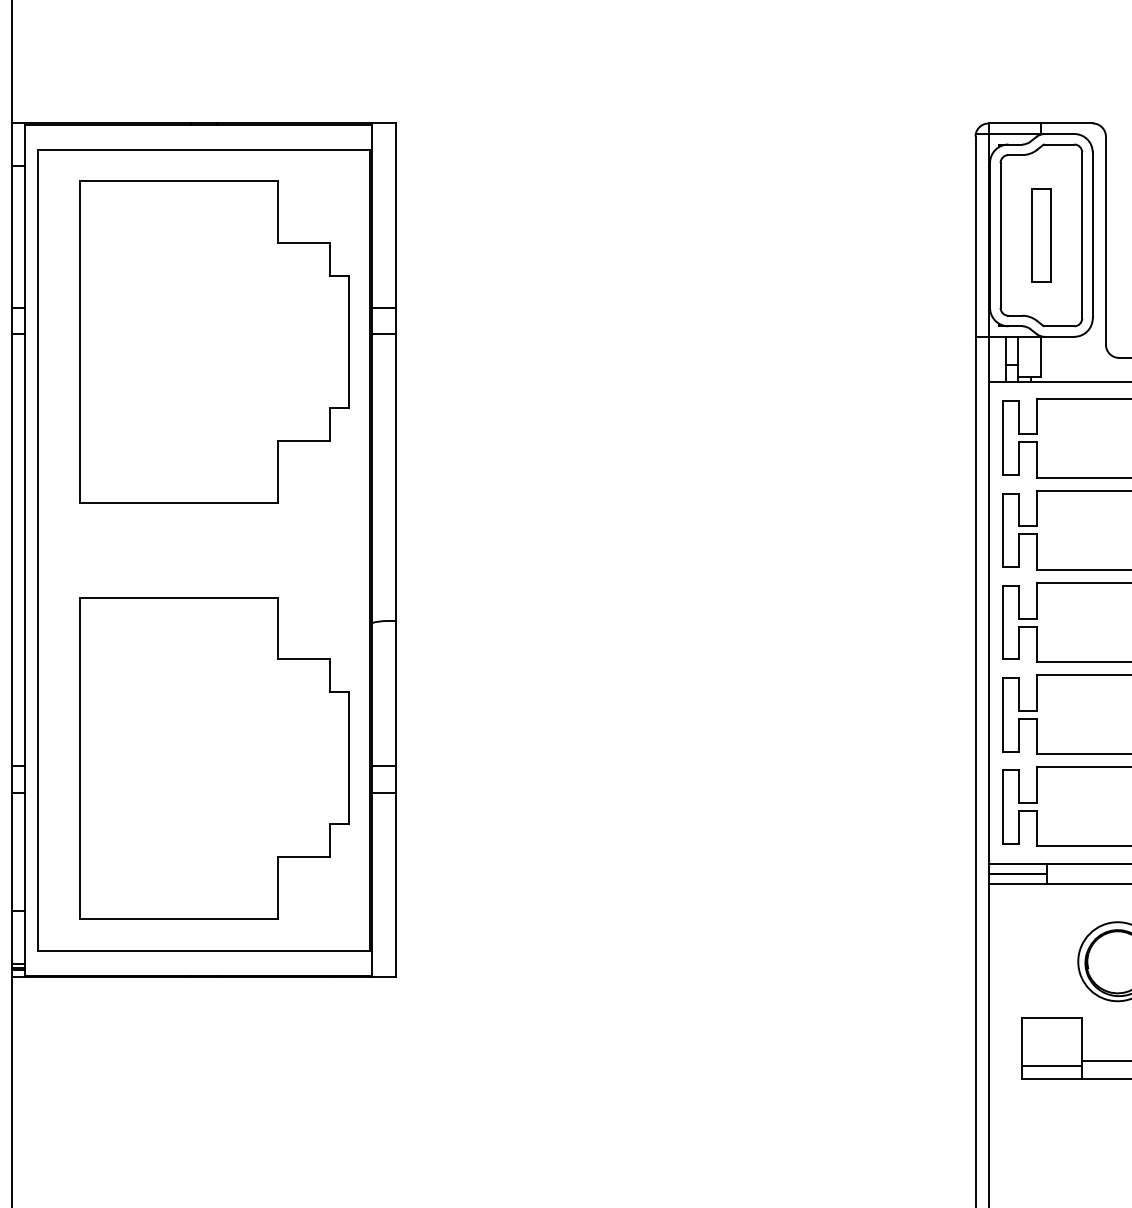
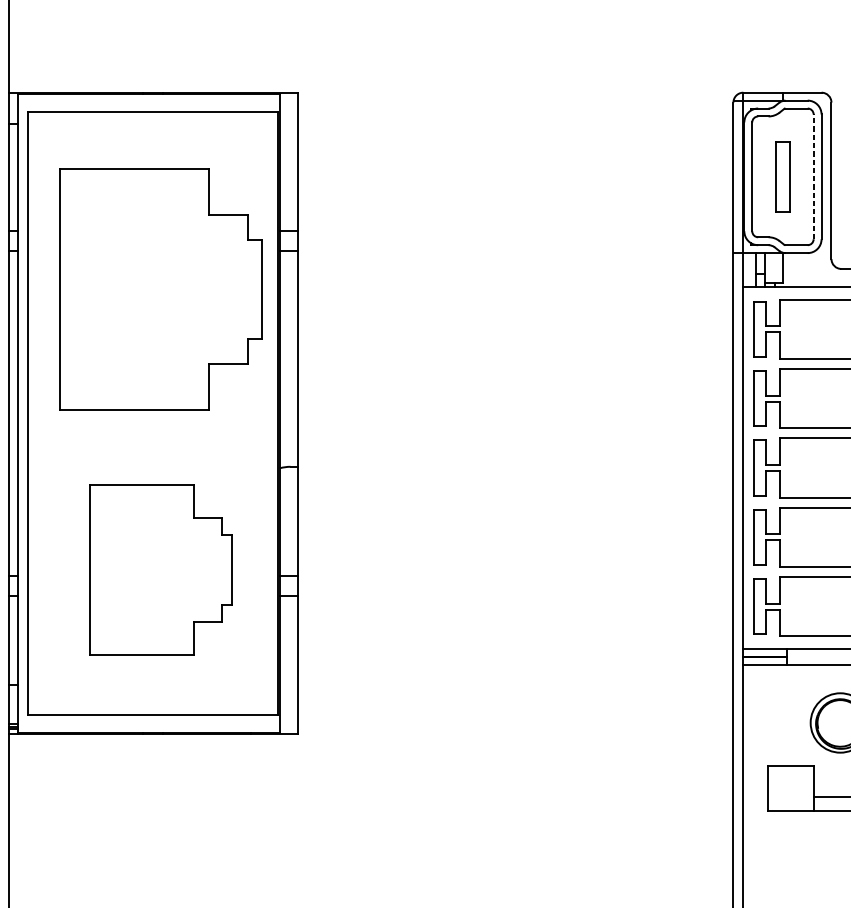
line: (1082, 235) -> (813, 176), solid -> dashed
part: (214, 341) -> (161, 288), moved
part: (214, 758) -> (161, 570), size x0.7
line: (1051, 1065) -> (790, 801), removed

